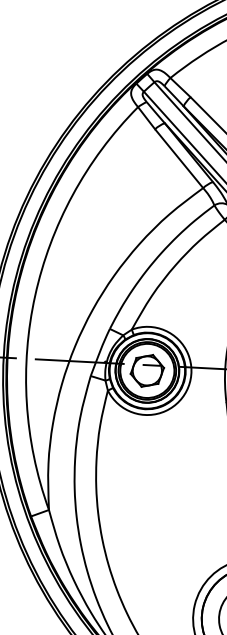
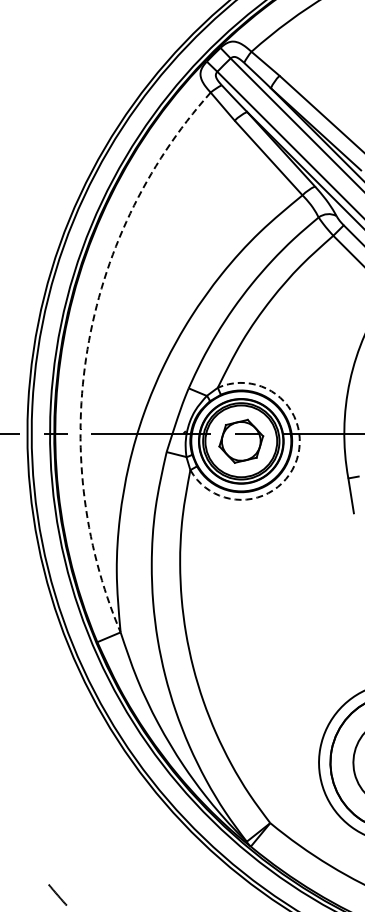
arc: (35, 295) -> (87, 349), solid -> dashed
arc: (188, 386) -> (296, 459), solid -> dashed

